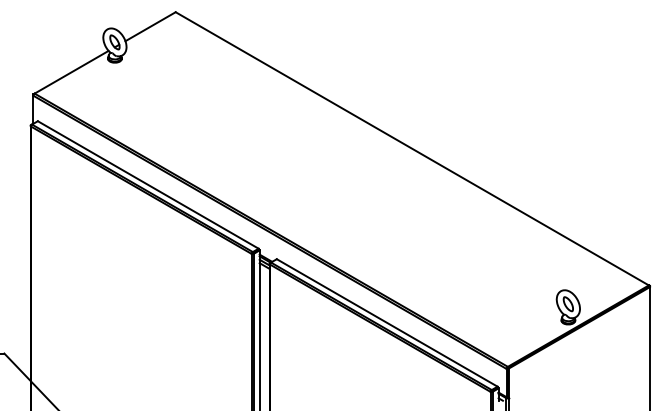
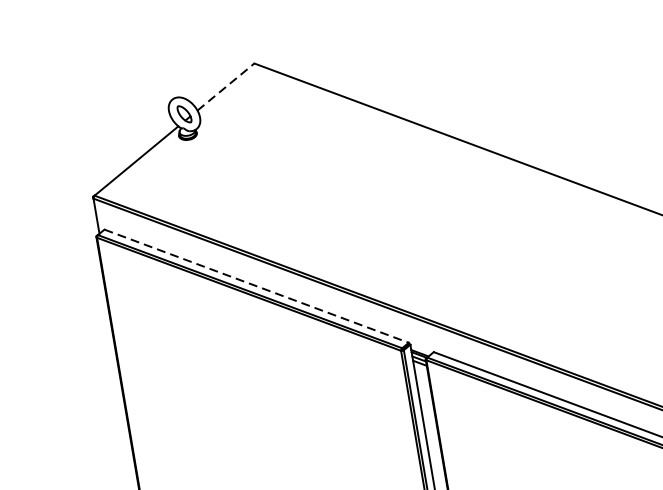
line: (150, 26) -> (225, 86), solid -> dashed
line: (148, 185) -> (257, 286), solid -> dashed

